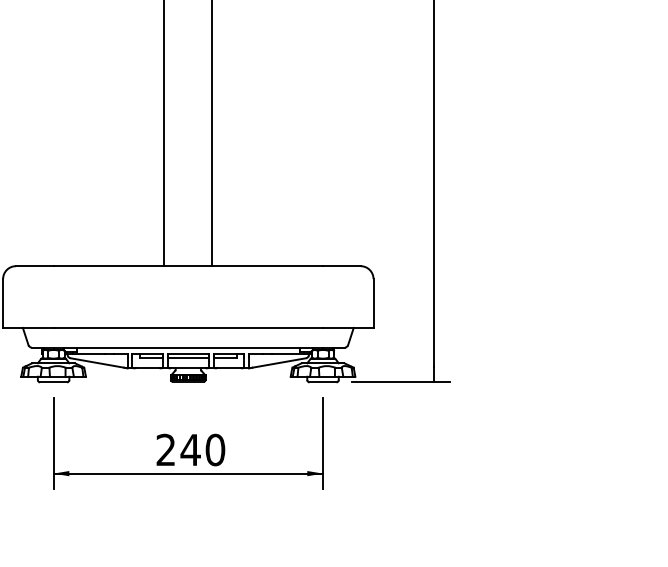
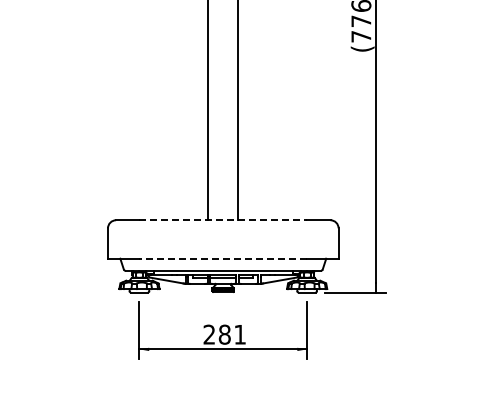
line: (188, 266) -> (223, 220), solid -> dashed
line: (188, 327) -> (223, 258), solid -> dashed
text: (203, 449) -> (232, 334), 240 -> 281

